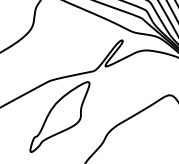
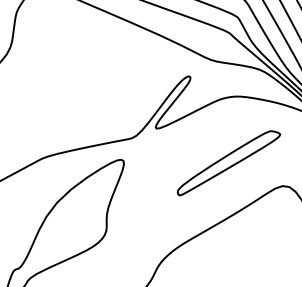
part: (141, 83) -> (227, 162), added

